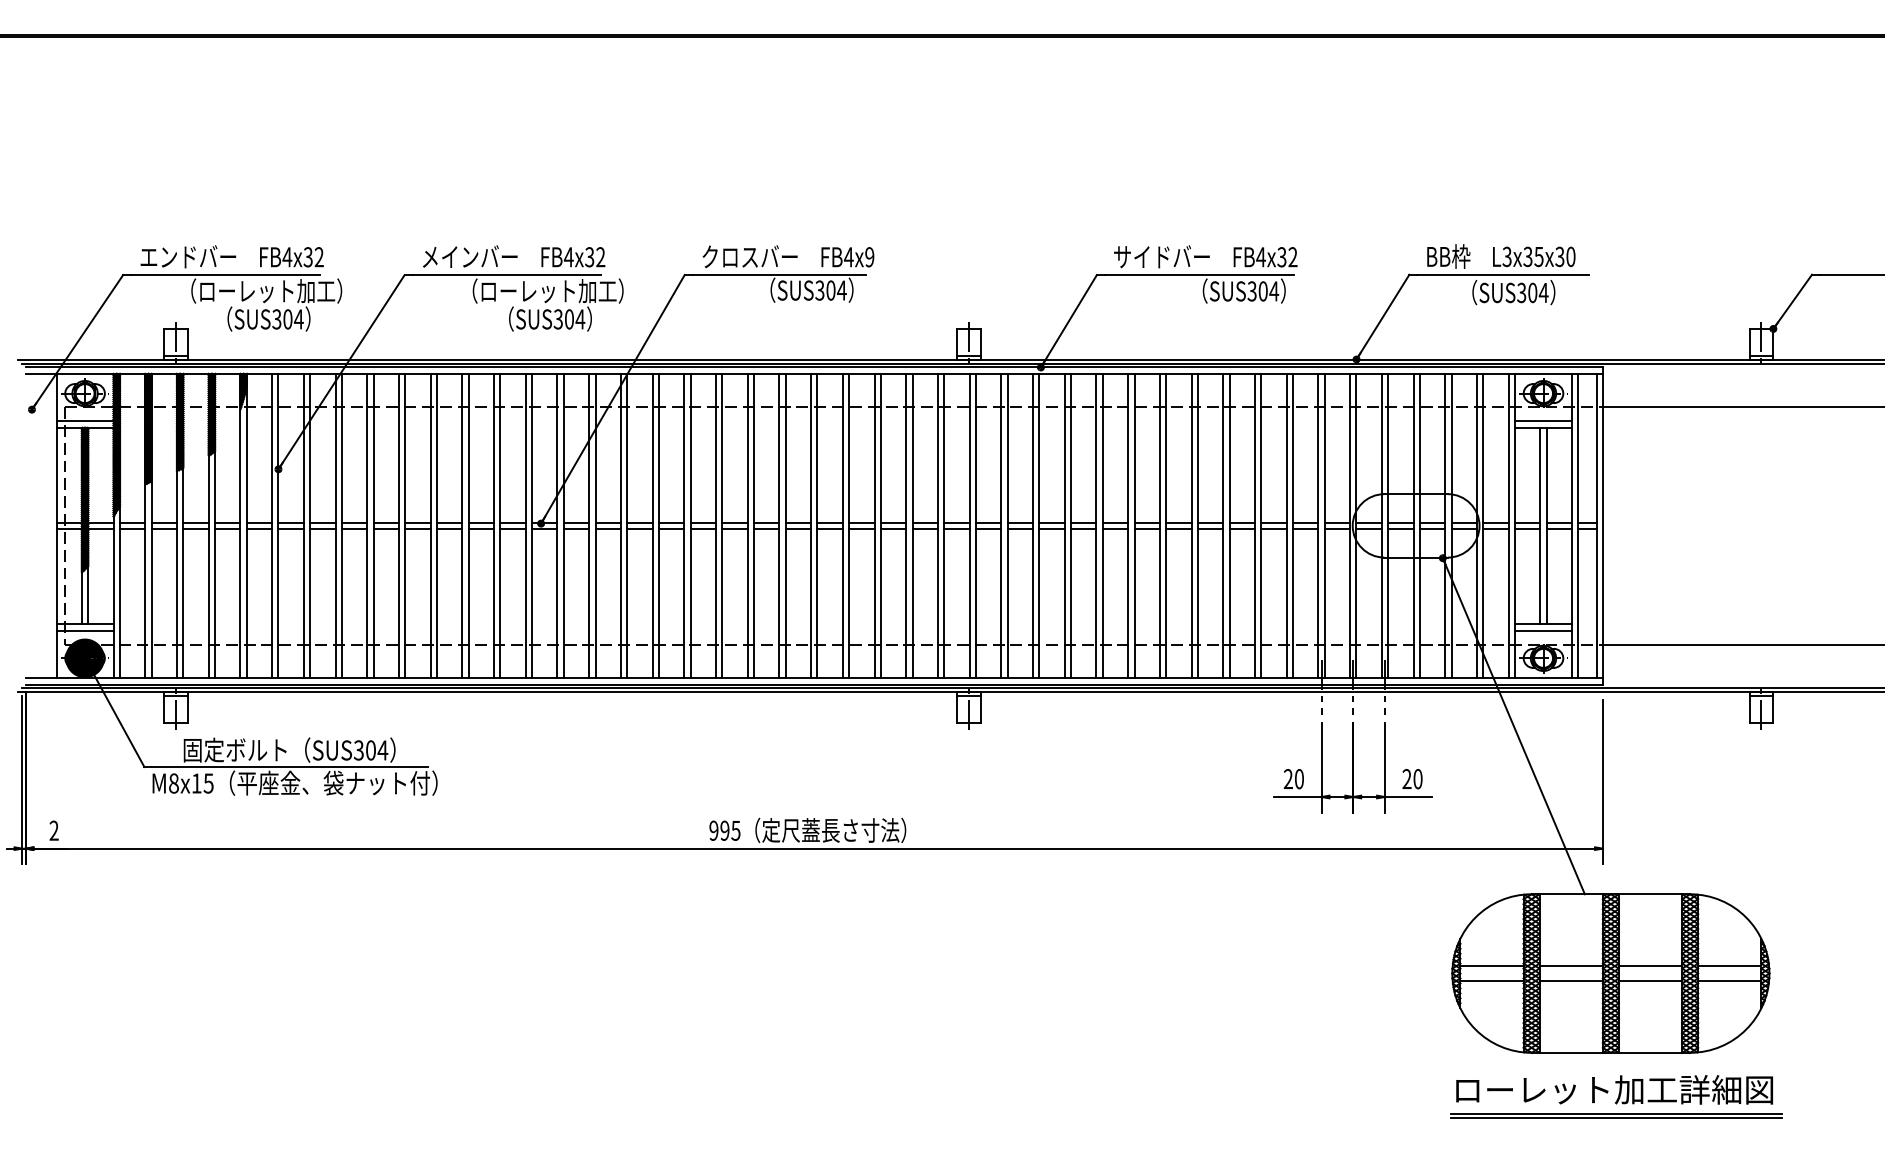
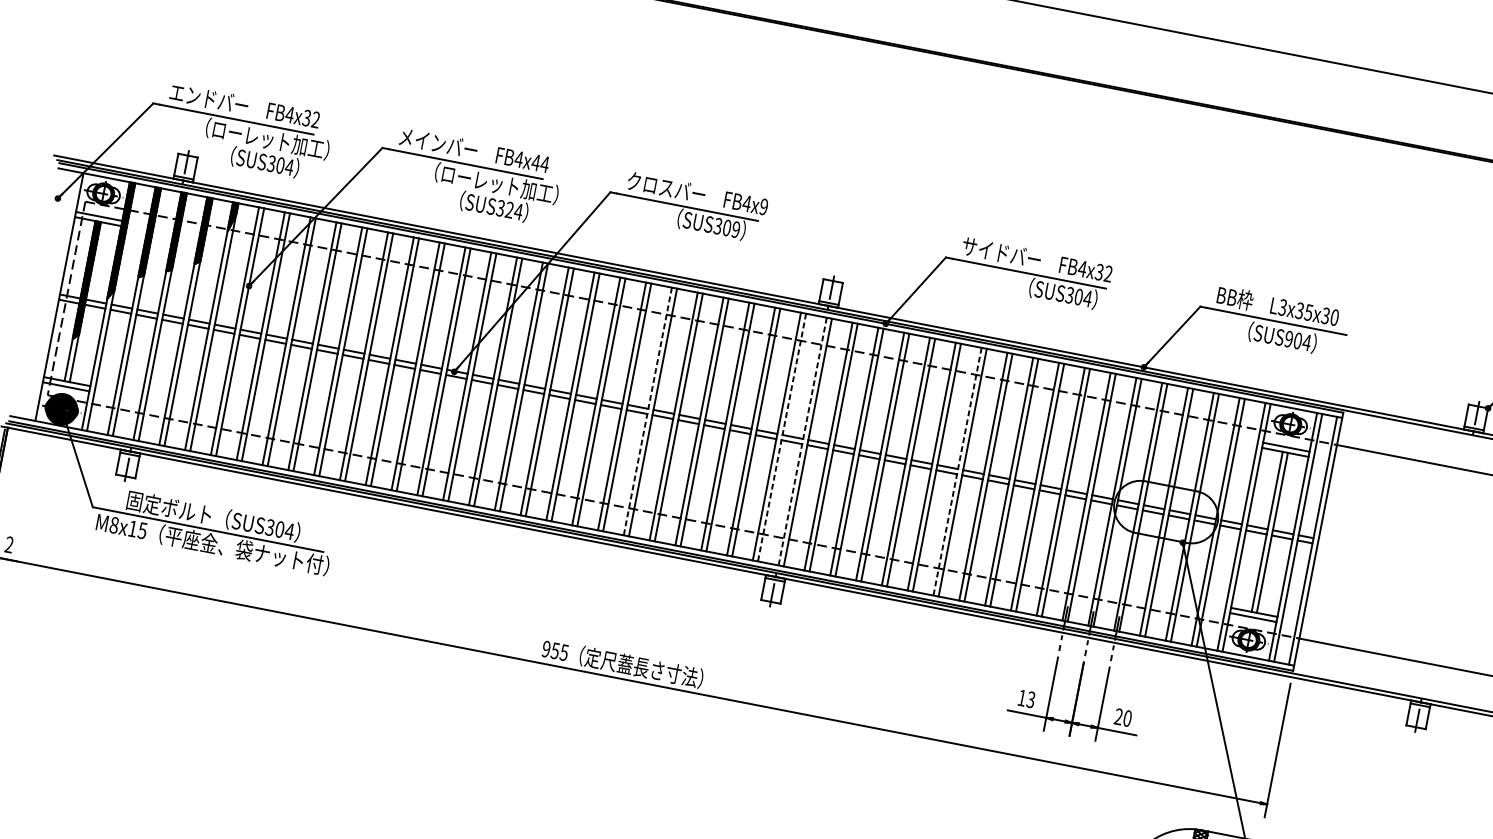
text: (594, 257) -> (539, 163), FB4x32 -> FB4x44
text: (841, 290) -> (735, 229), SUS304 -> SUS309
text: (1521, 293) -> (1288, 339), SUS304 -> SUS904
text: (568, 319) -> (508, 210), SUS304 -> SUS324
line: (779, 526) -> (647, 411), solid -> dashed
line: (944, 526) -> (782, 438), solid -> dashed
line: (969, 526) -> (802, 441), solid -> dashed
line: (1159, 526) -> (957, 472), solid -> dashed
text: (1293, 779) -> (1026, 699), 20 -> 13
text: (724, 830) -> (554, 650), 995 -> 955

